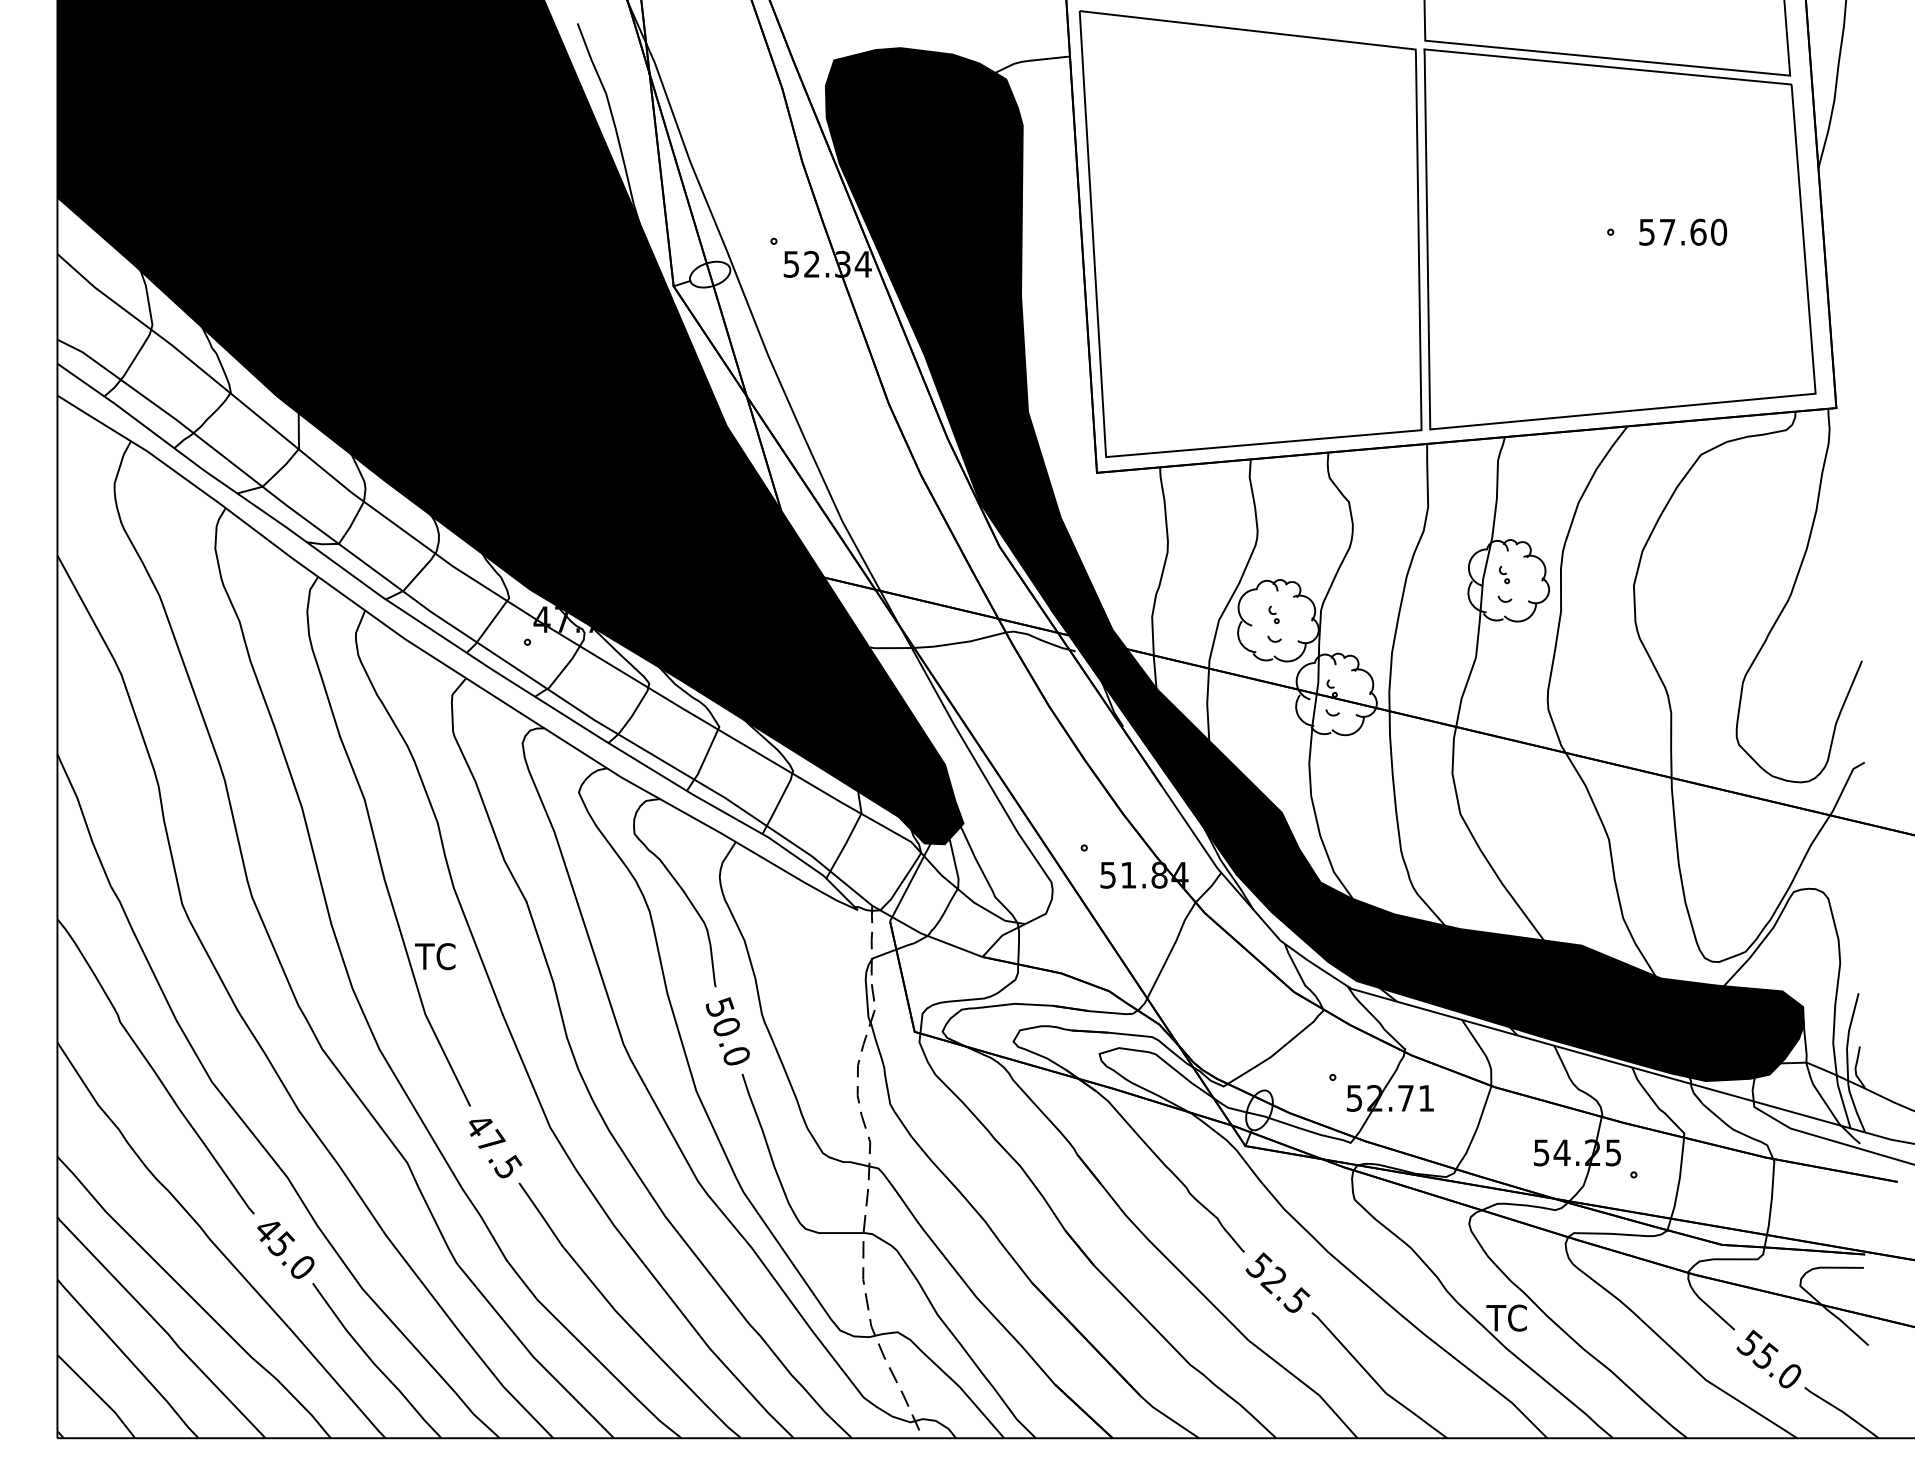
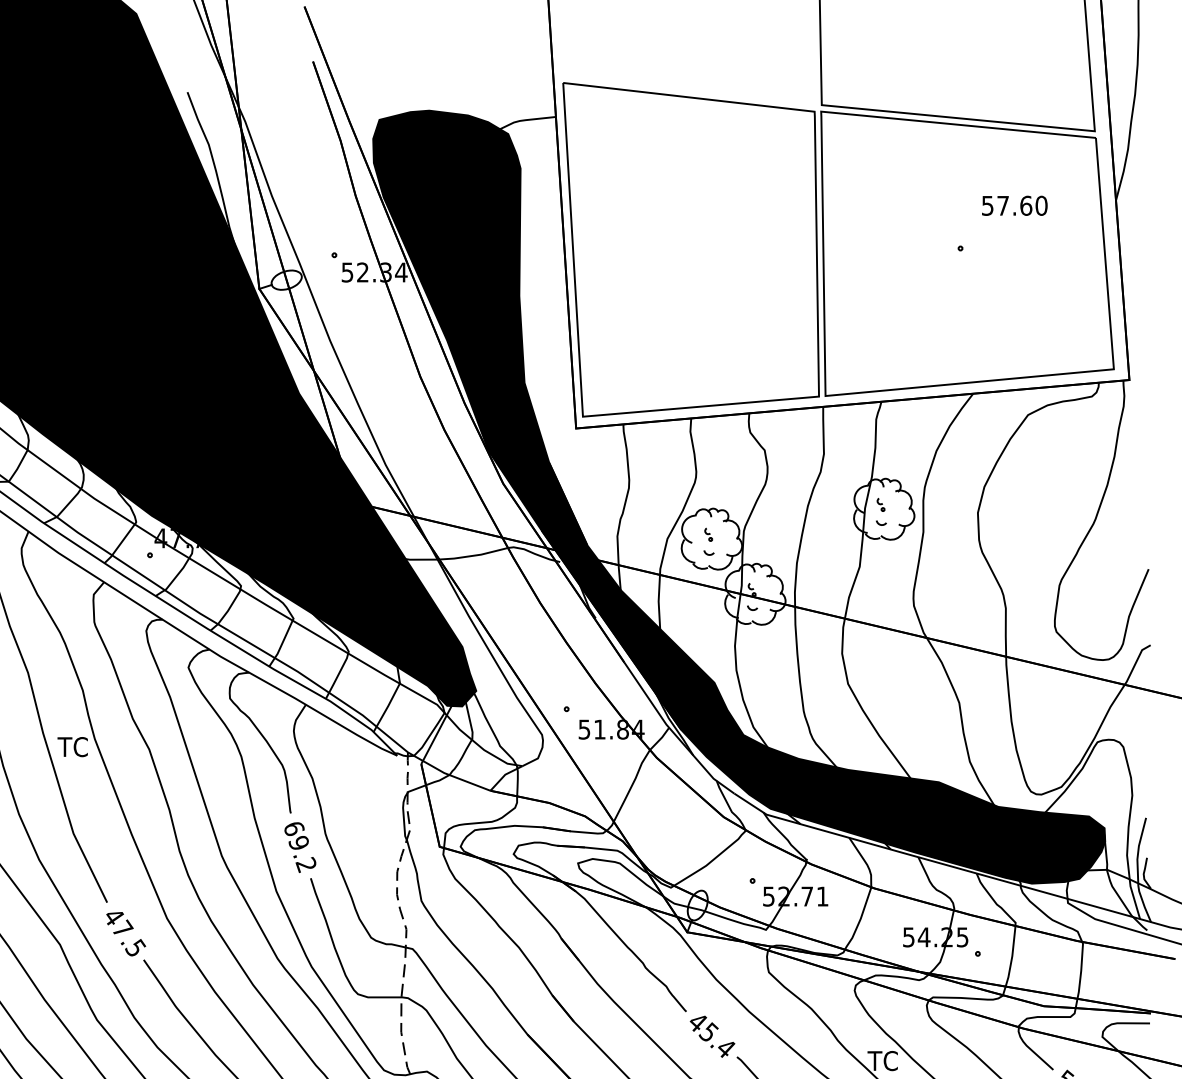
text: (1683, 231) -> (1015, 205), moved
text: (435, 956) -> (72, 747), moved
text: (727, 1031) -> (299, 846), 50.0 -> 69.2
text: (1277, 1282) -> (711, 1034), 52.5 -> 45.4

